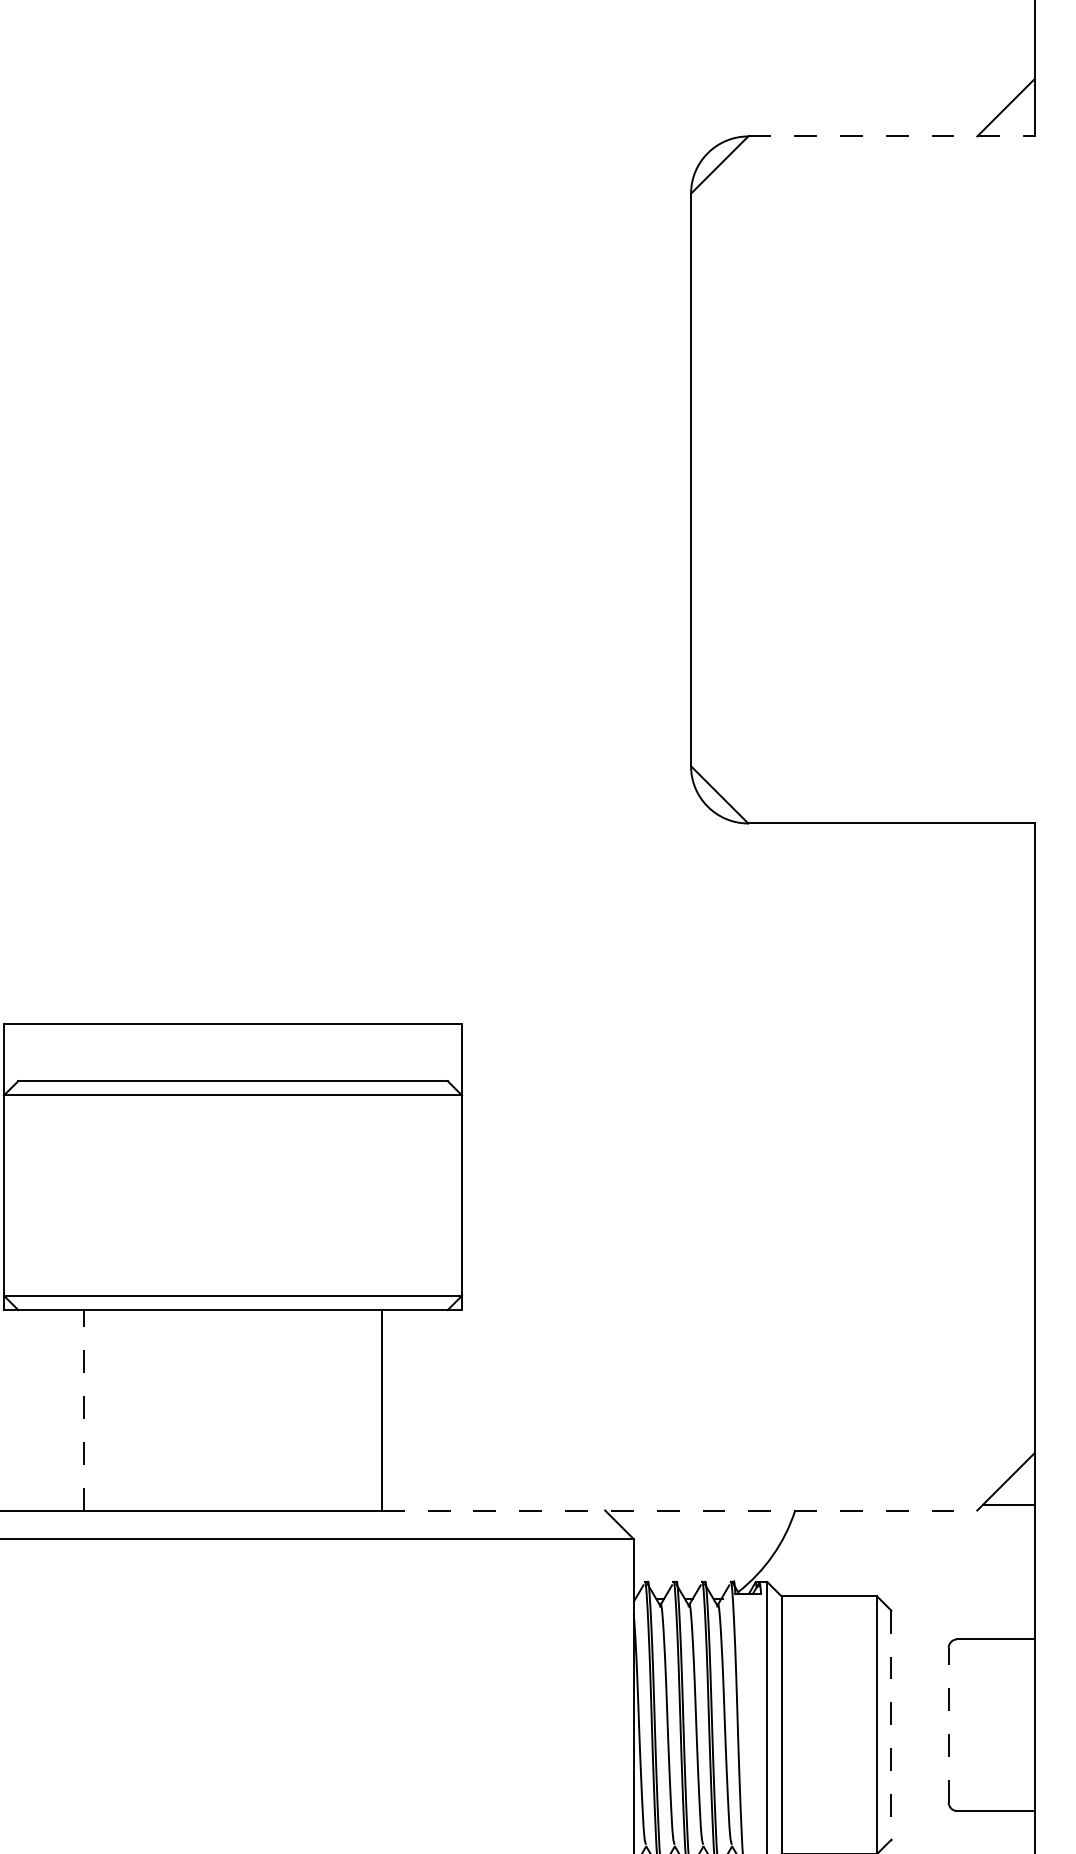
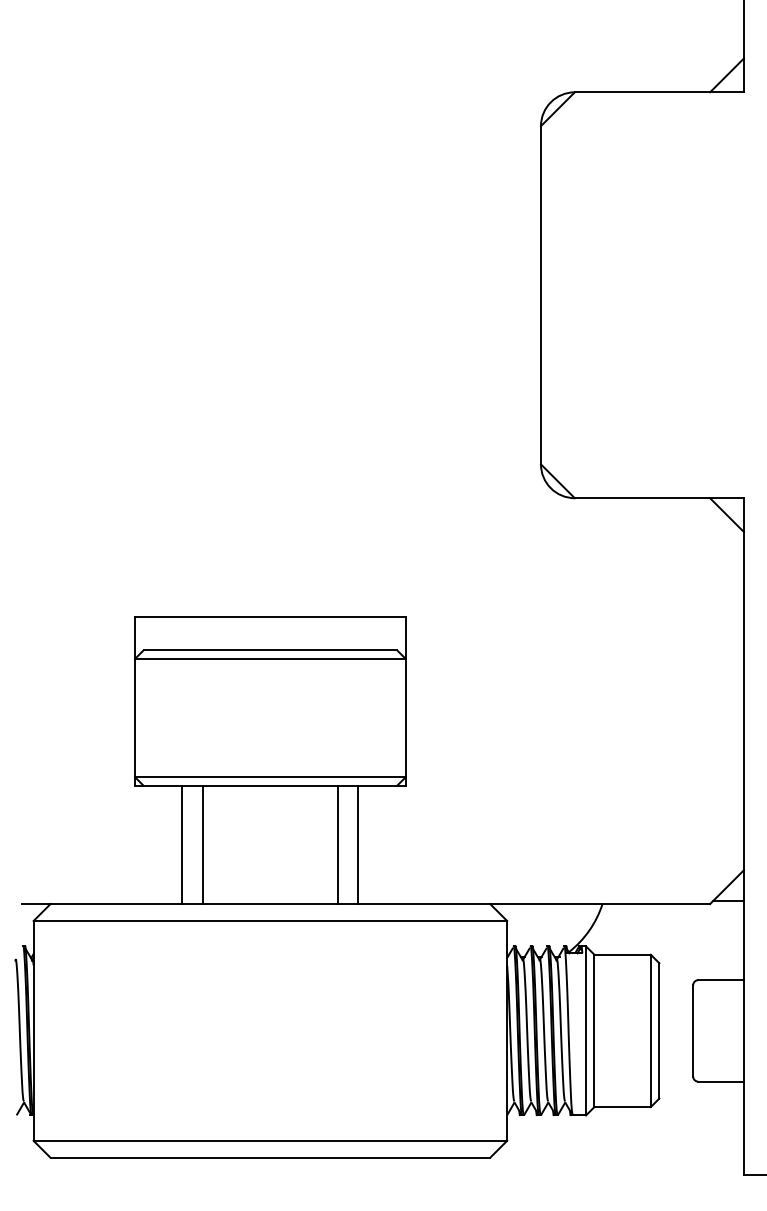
line: (891, 136) -> (659, 92), dashed -> solid
line: (1005, 852) -> (726, 515), added
line: (84, 1409) -> (182, 844), dashed -> solid
line: (118, 1409) -> (202, 844), added
line: (348, 1409) -> (338, 844), added
line: (680, 1511) -> (534, 904), dashed -> solid
line: (891, 1724) -> (659, 1030), dashed -> solid
line: (949, 1724) -> (693, 1030), dashed -> solid

